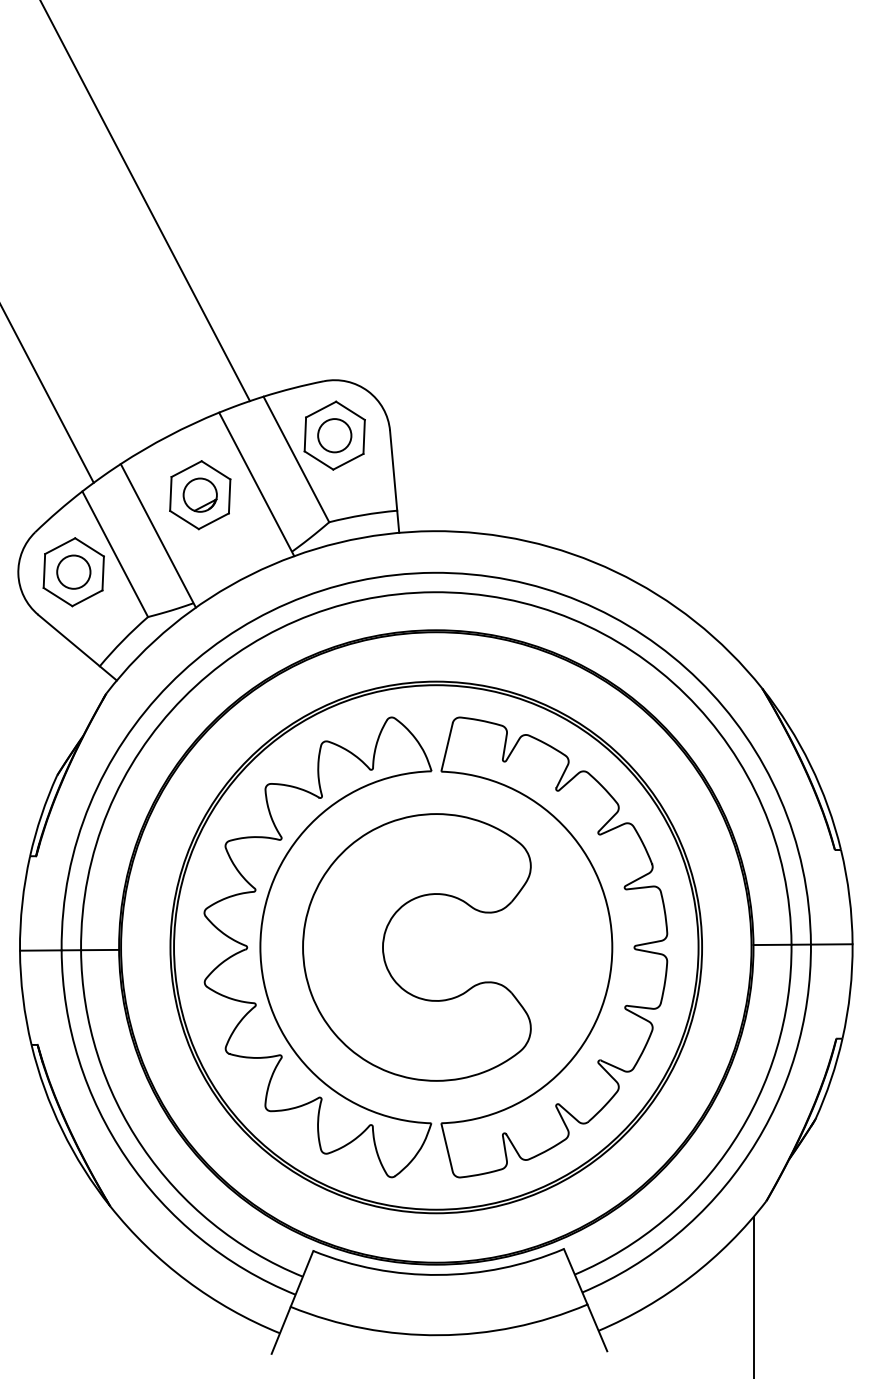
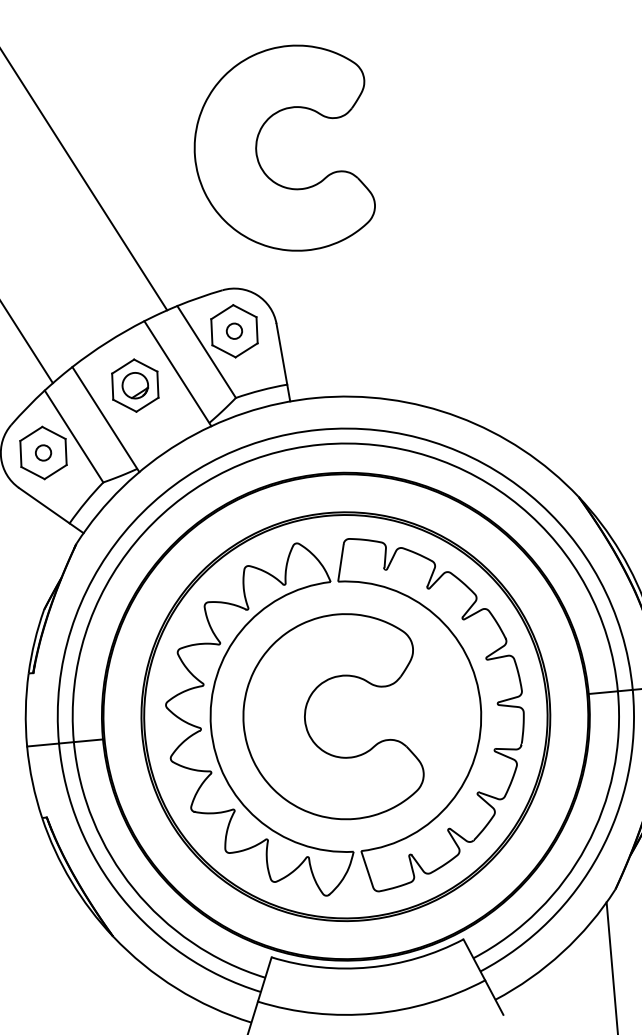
part: (384, 200) -> (257, 147), added
circle: (334, 435) -> (234, 331), size x0.6
circle: (73, 571) -> (43, 452), size x0.6

